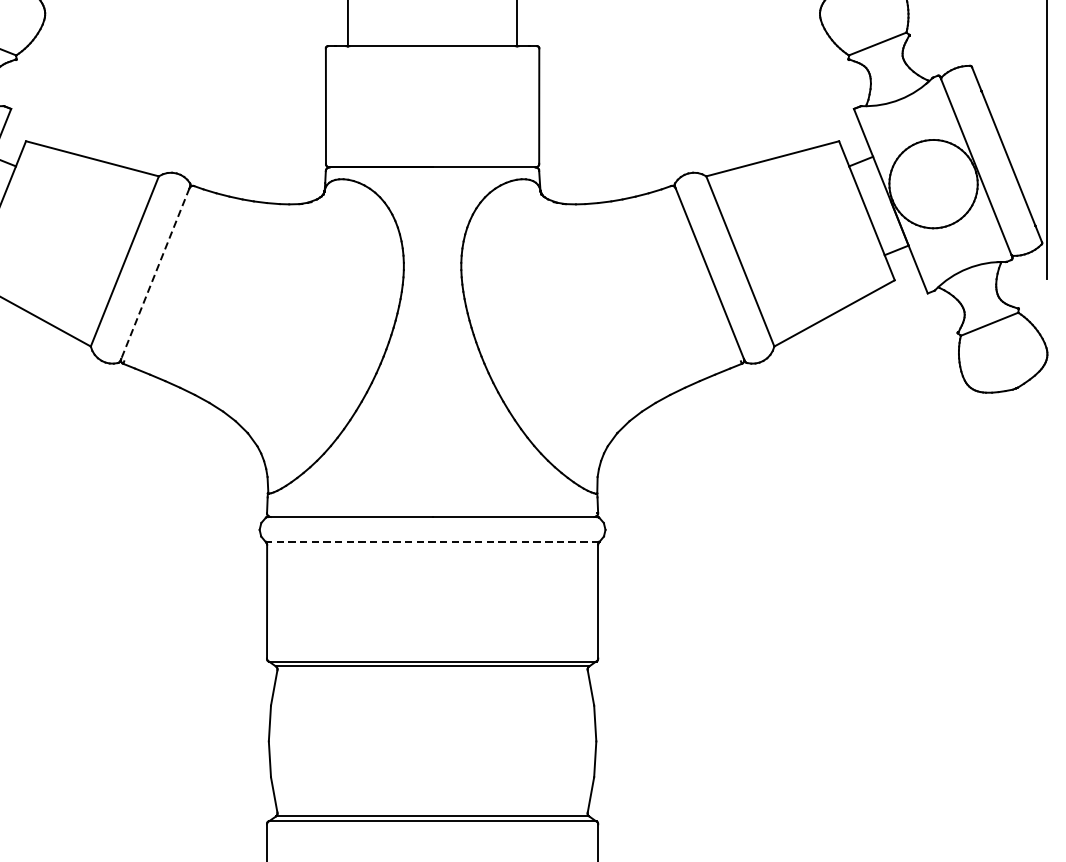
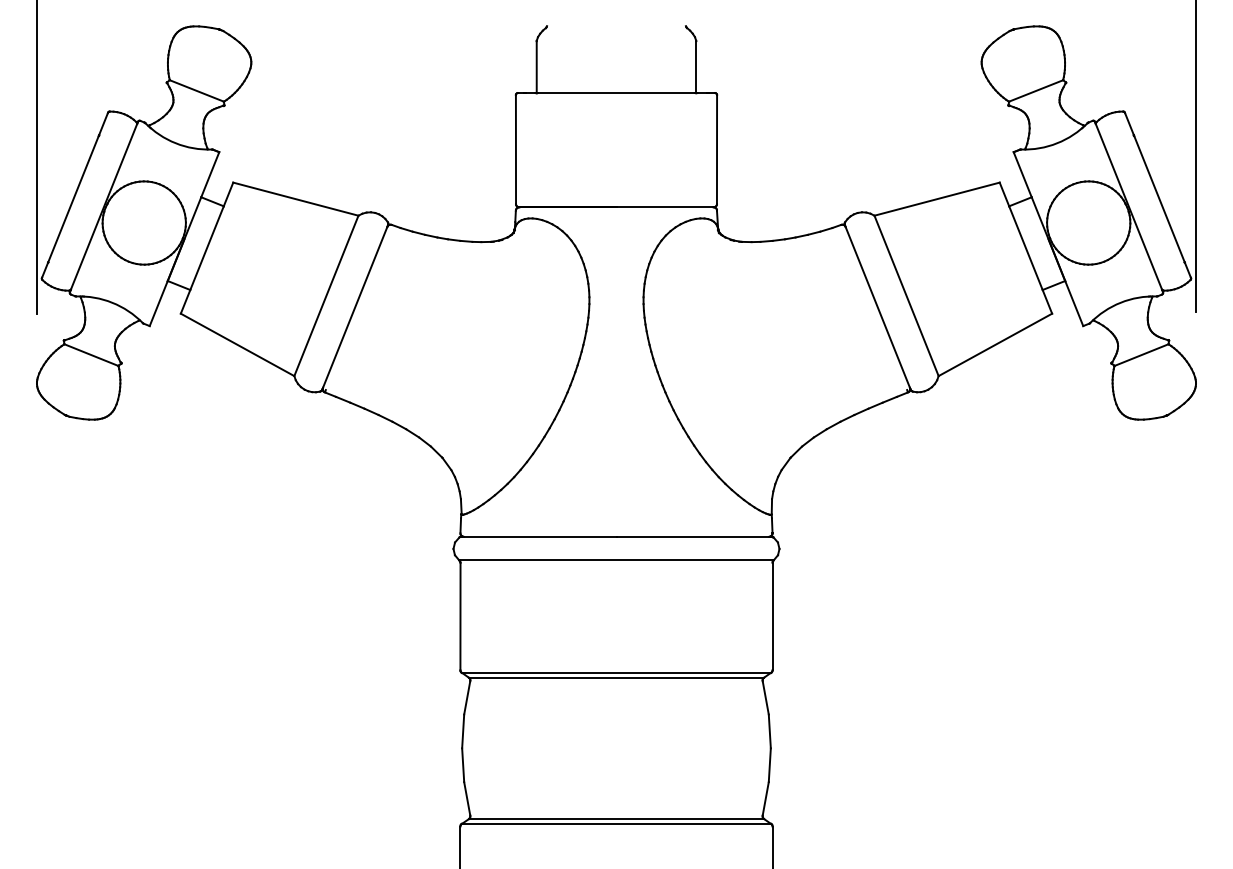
line: (155, 273) -> (355, 307), dashed -> solid
line: (432, 542) -> (616, 560), dashed -> solid

